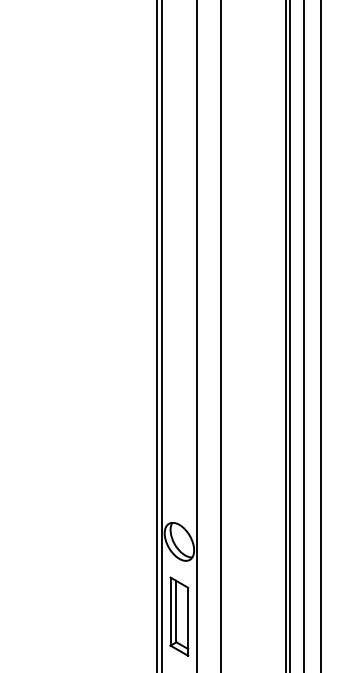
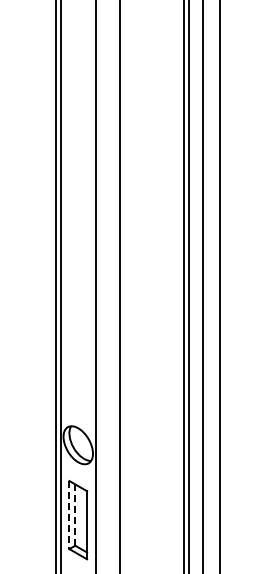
line: (176, 611) -> (75, 514), solid -> dashed
line: (170, 612) -> (69, 515), solid -> dashed

